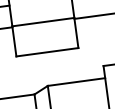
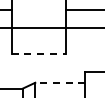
line: (48, 51) -> (39, 53), solid -> dashed
line: (75, 81) -> (59, 82), solid -> dashed

